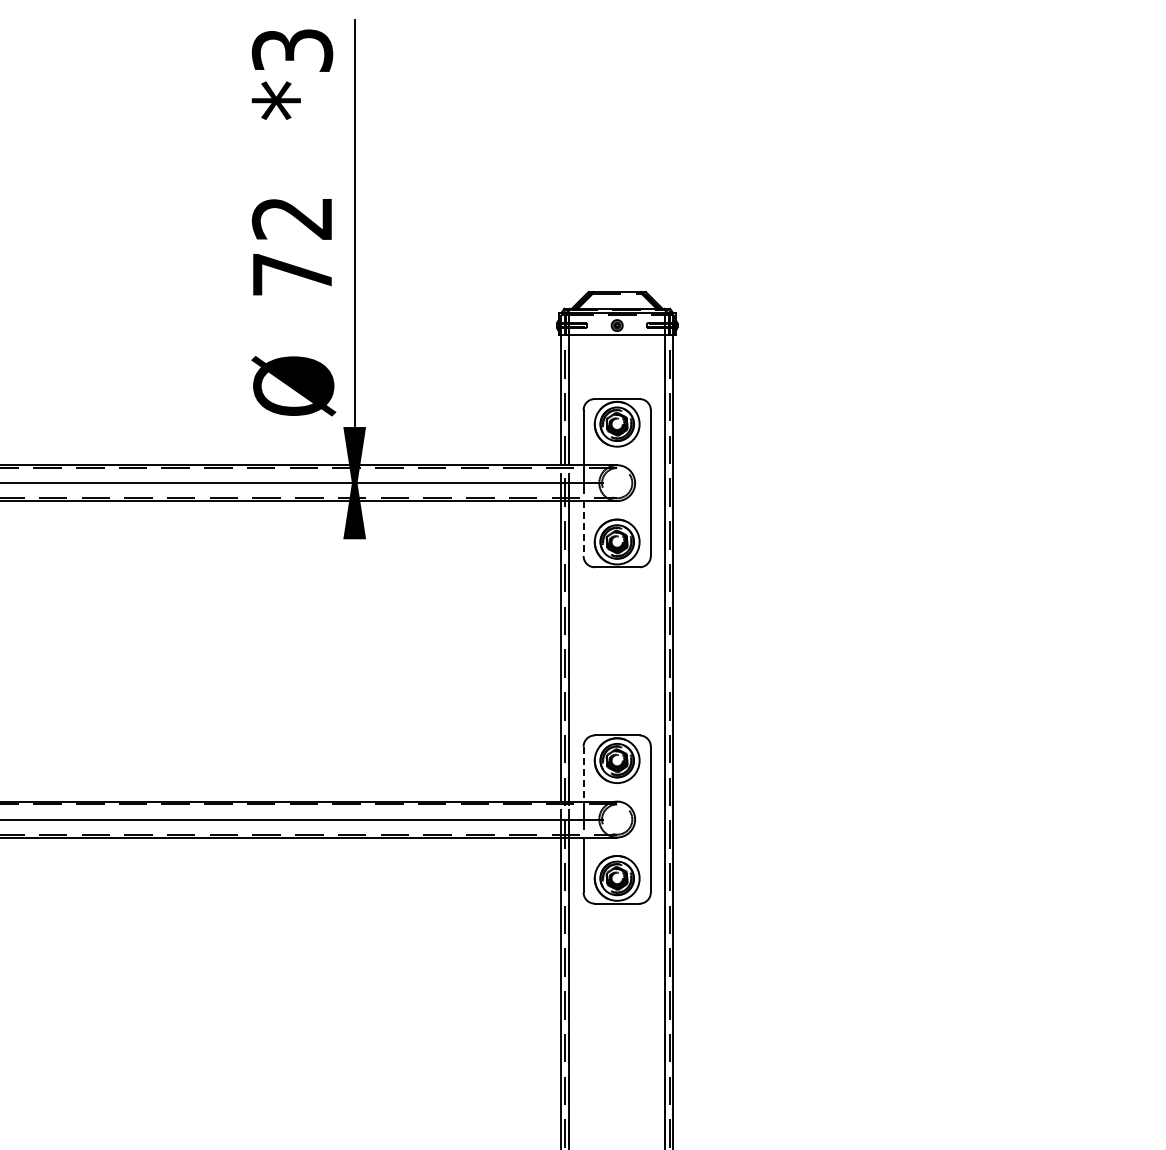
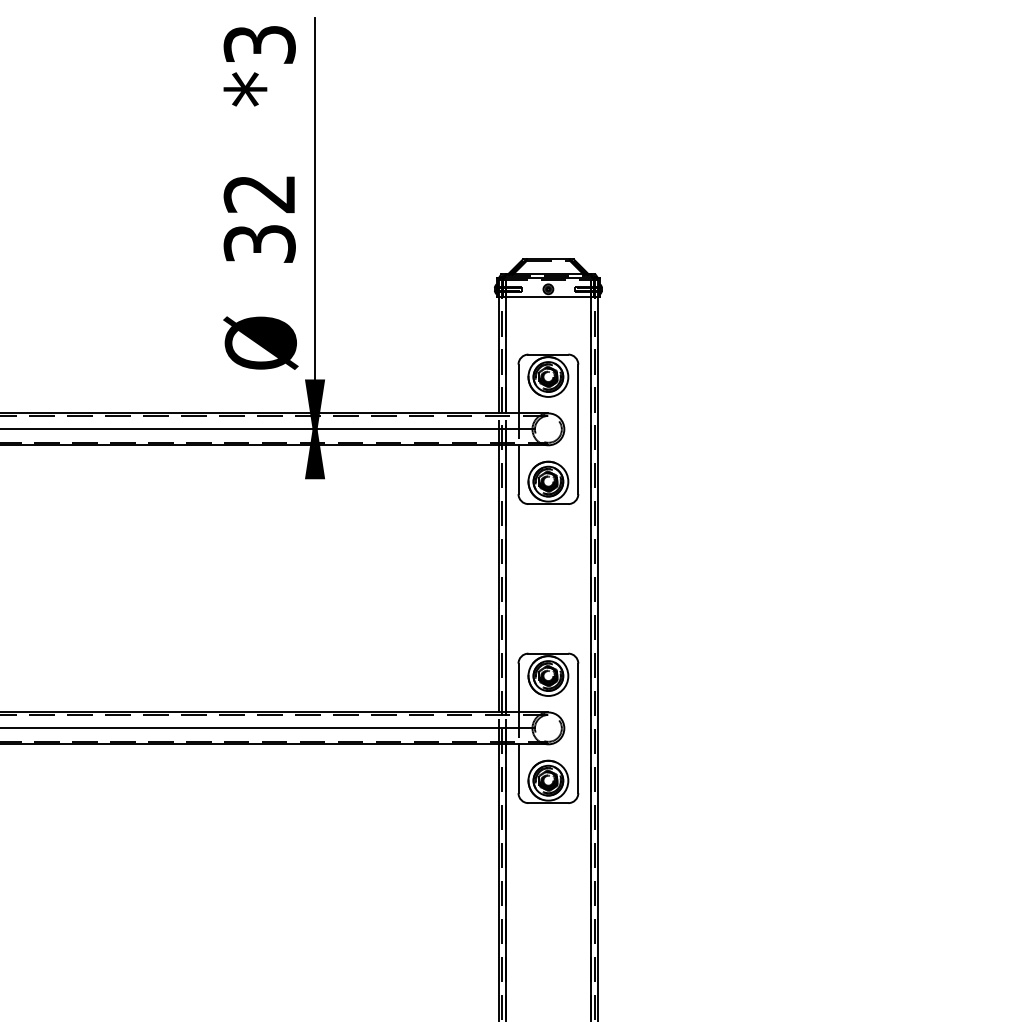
text: (292, 274) -> (259, 243), 72 -> 32
line: (583, 529) -> (518, 470), dashed -> solid
line: (583, 774) -> (518, 688), dashed -> solid

